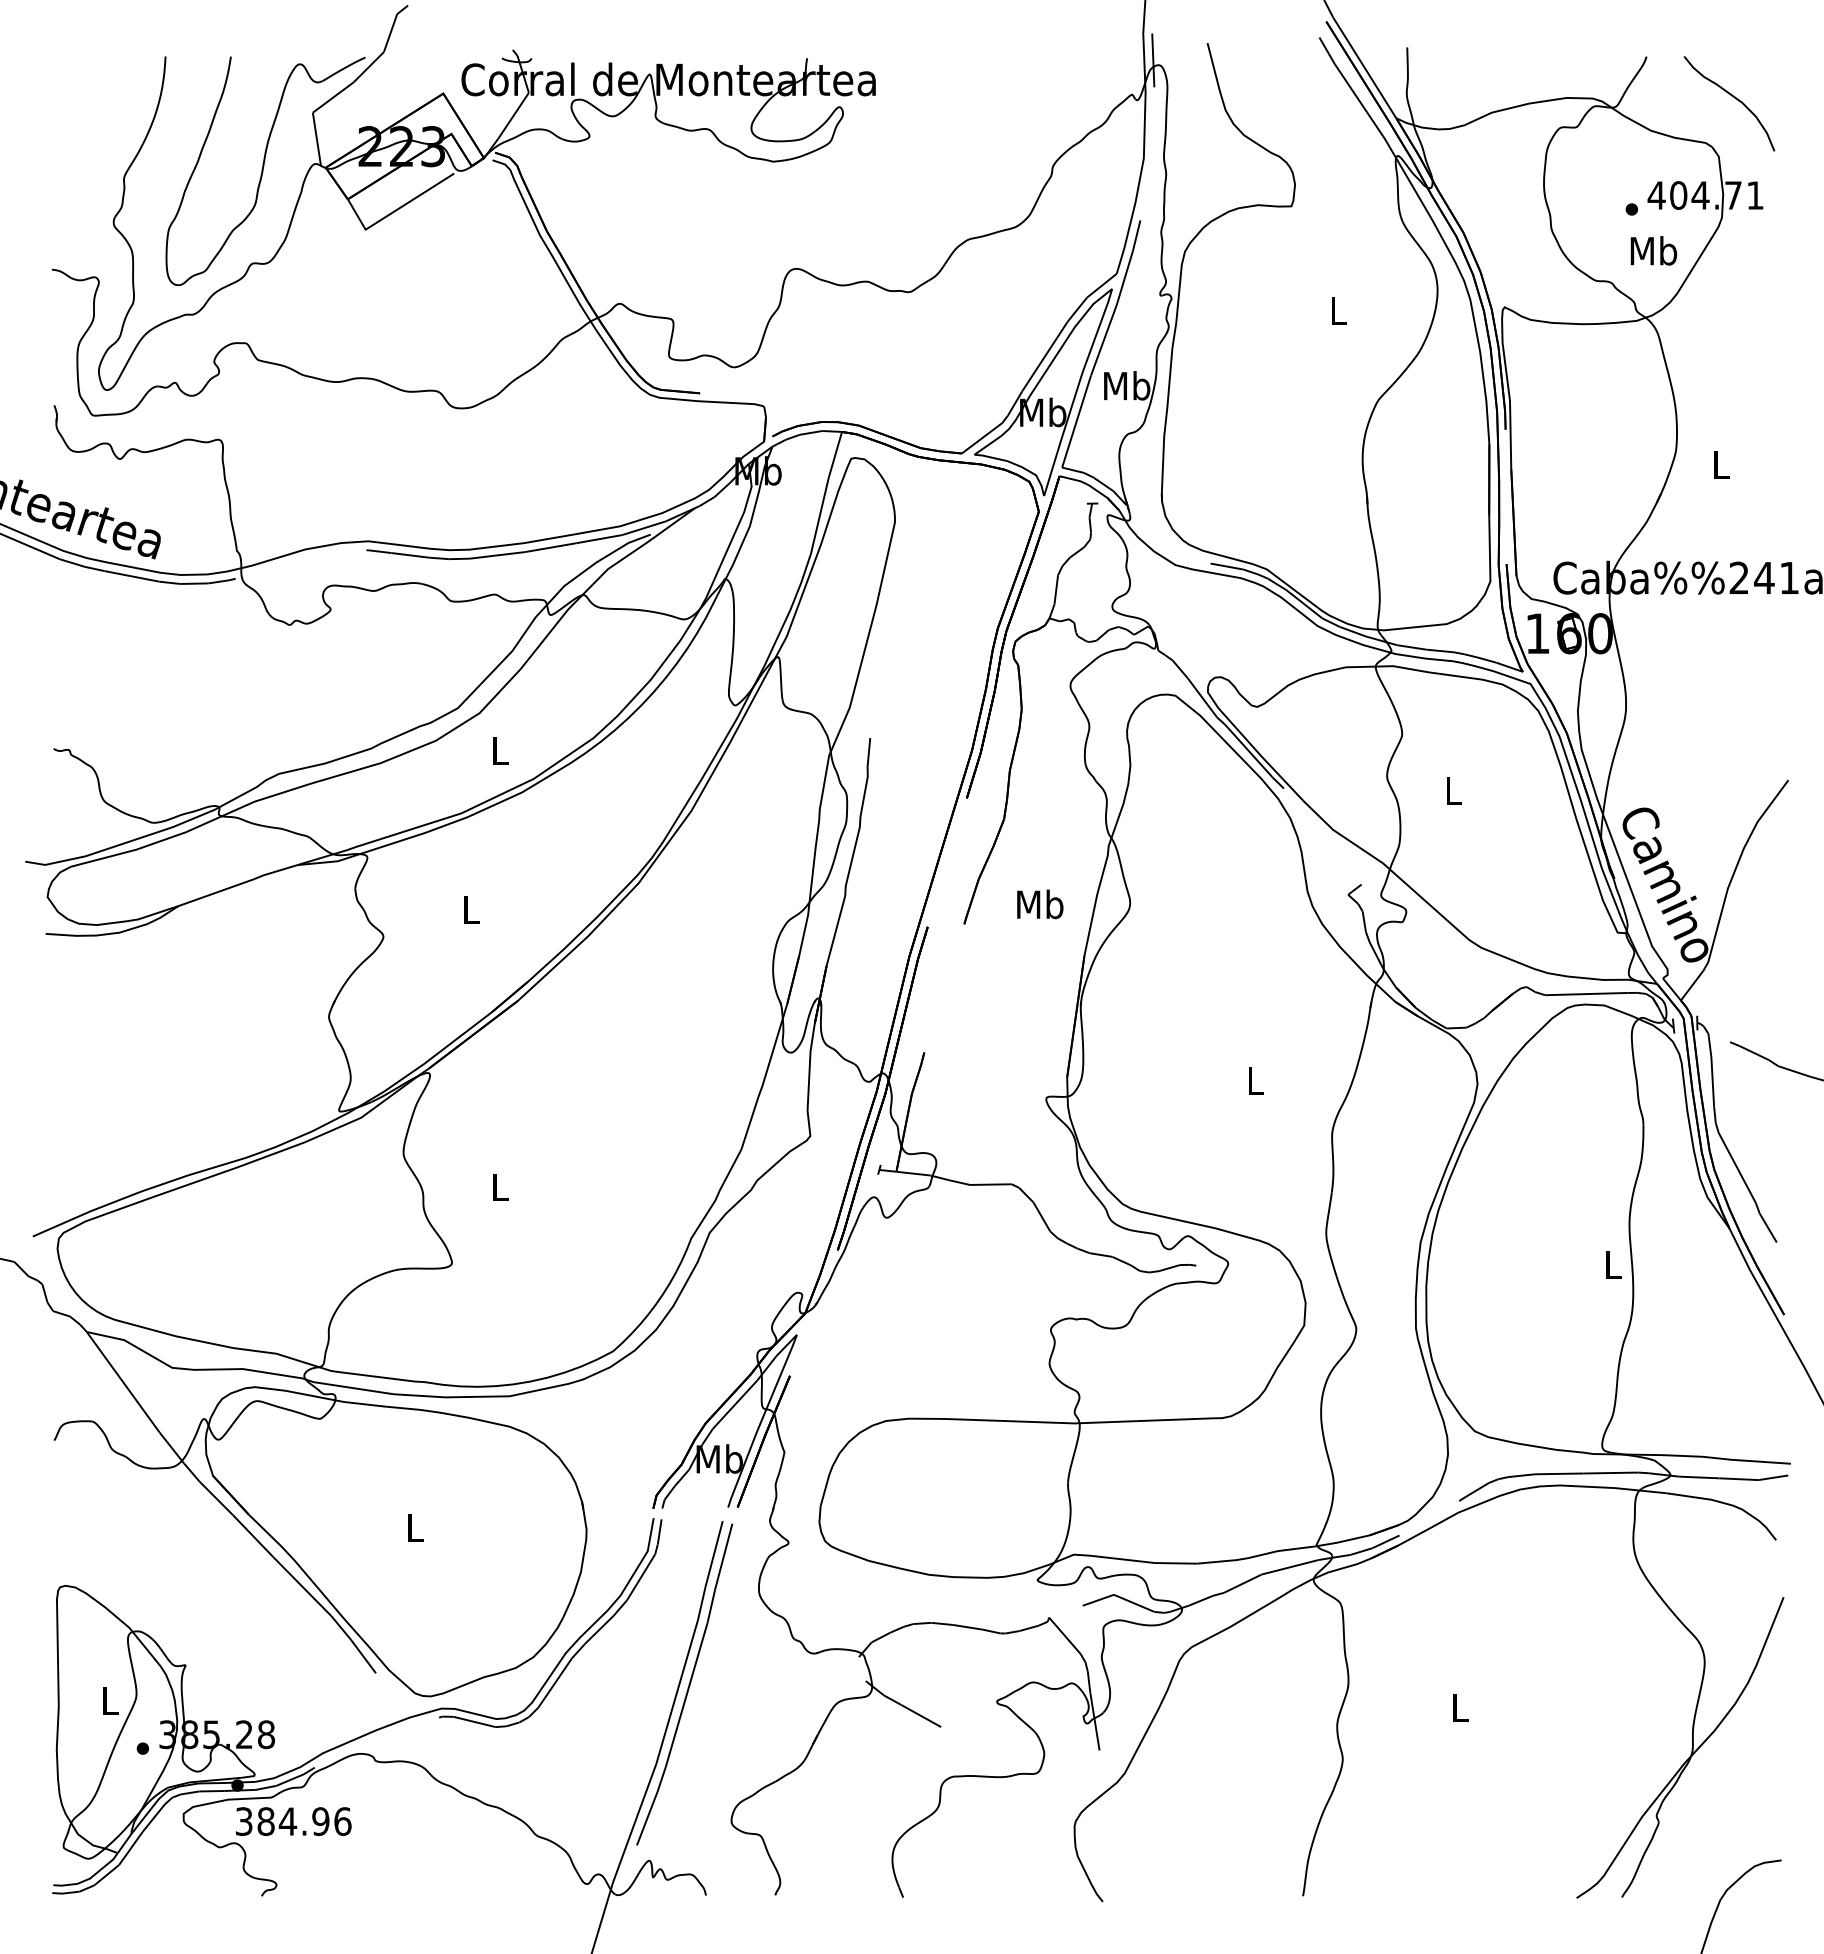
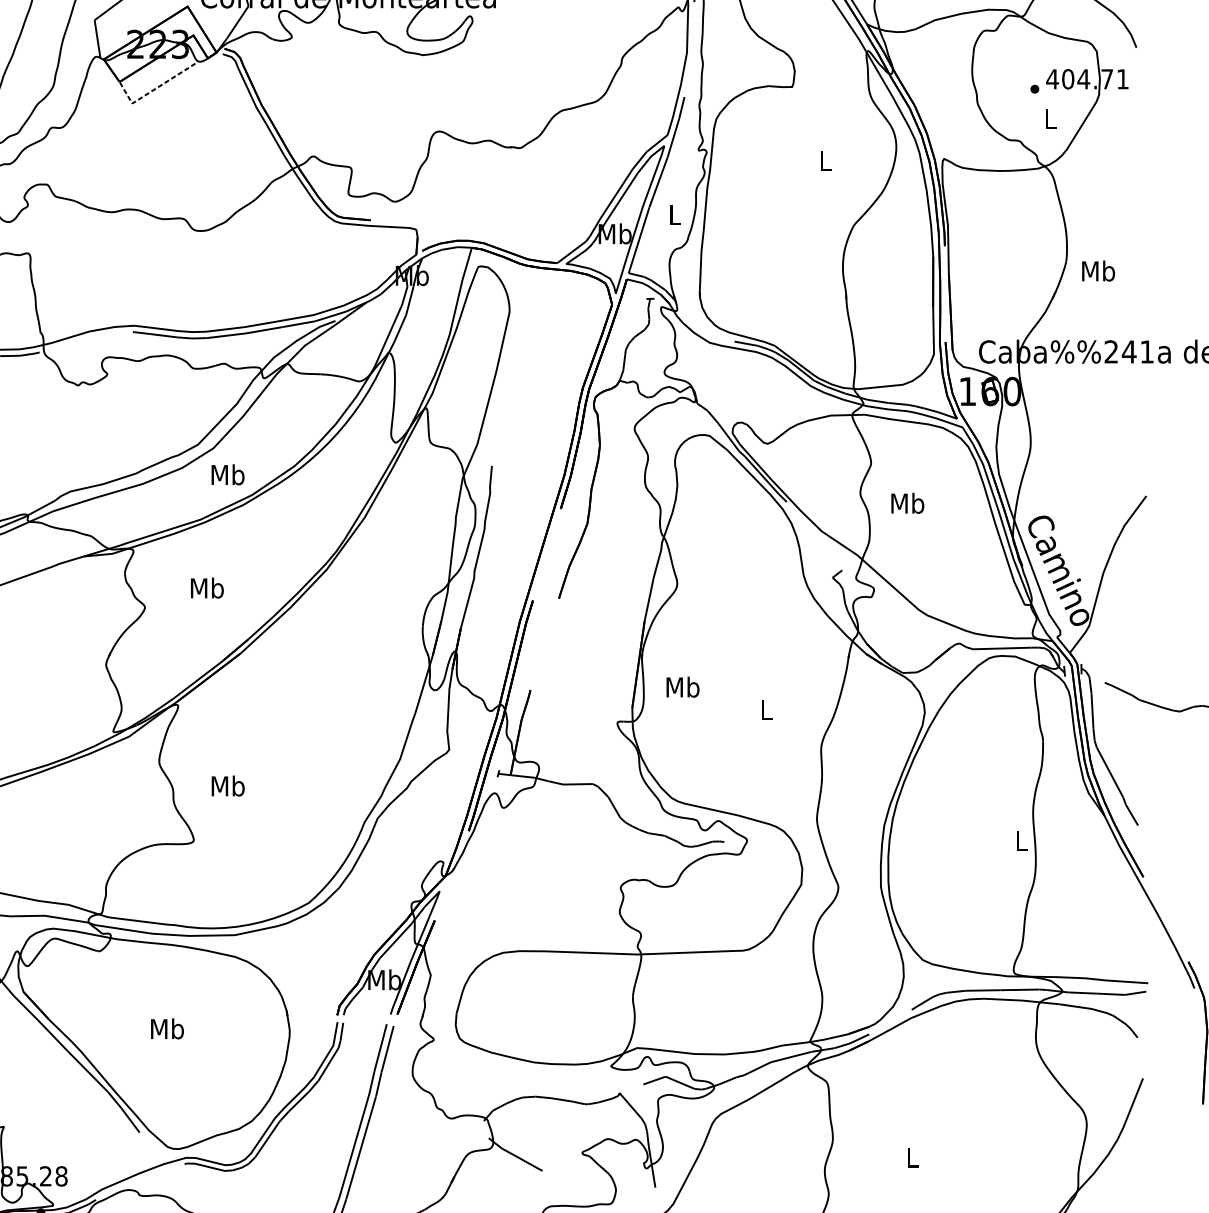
line: (394, 211) -> (152, 90), solid -> dashed
text: (1653, 250) -> (1050, 118), Mb -> L
text: (1127, 385) -> (675, 214), Mb -> L
text: (1721, 464) -> (1098, 270), L -> Mb
text: (500, 750) -> (228, 474), L -> Mb
text: (1453, 790) -> (907, 503), L -> Mb
text: (1040, 904) -> (683, 687), moved
text: (470, 909) -> (207, 588), L -> Mb
text: (500, 1186) -> (228, 785), L -> Mb
text: (415, 1527) -> (167, 1028), L -> Mb

